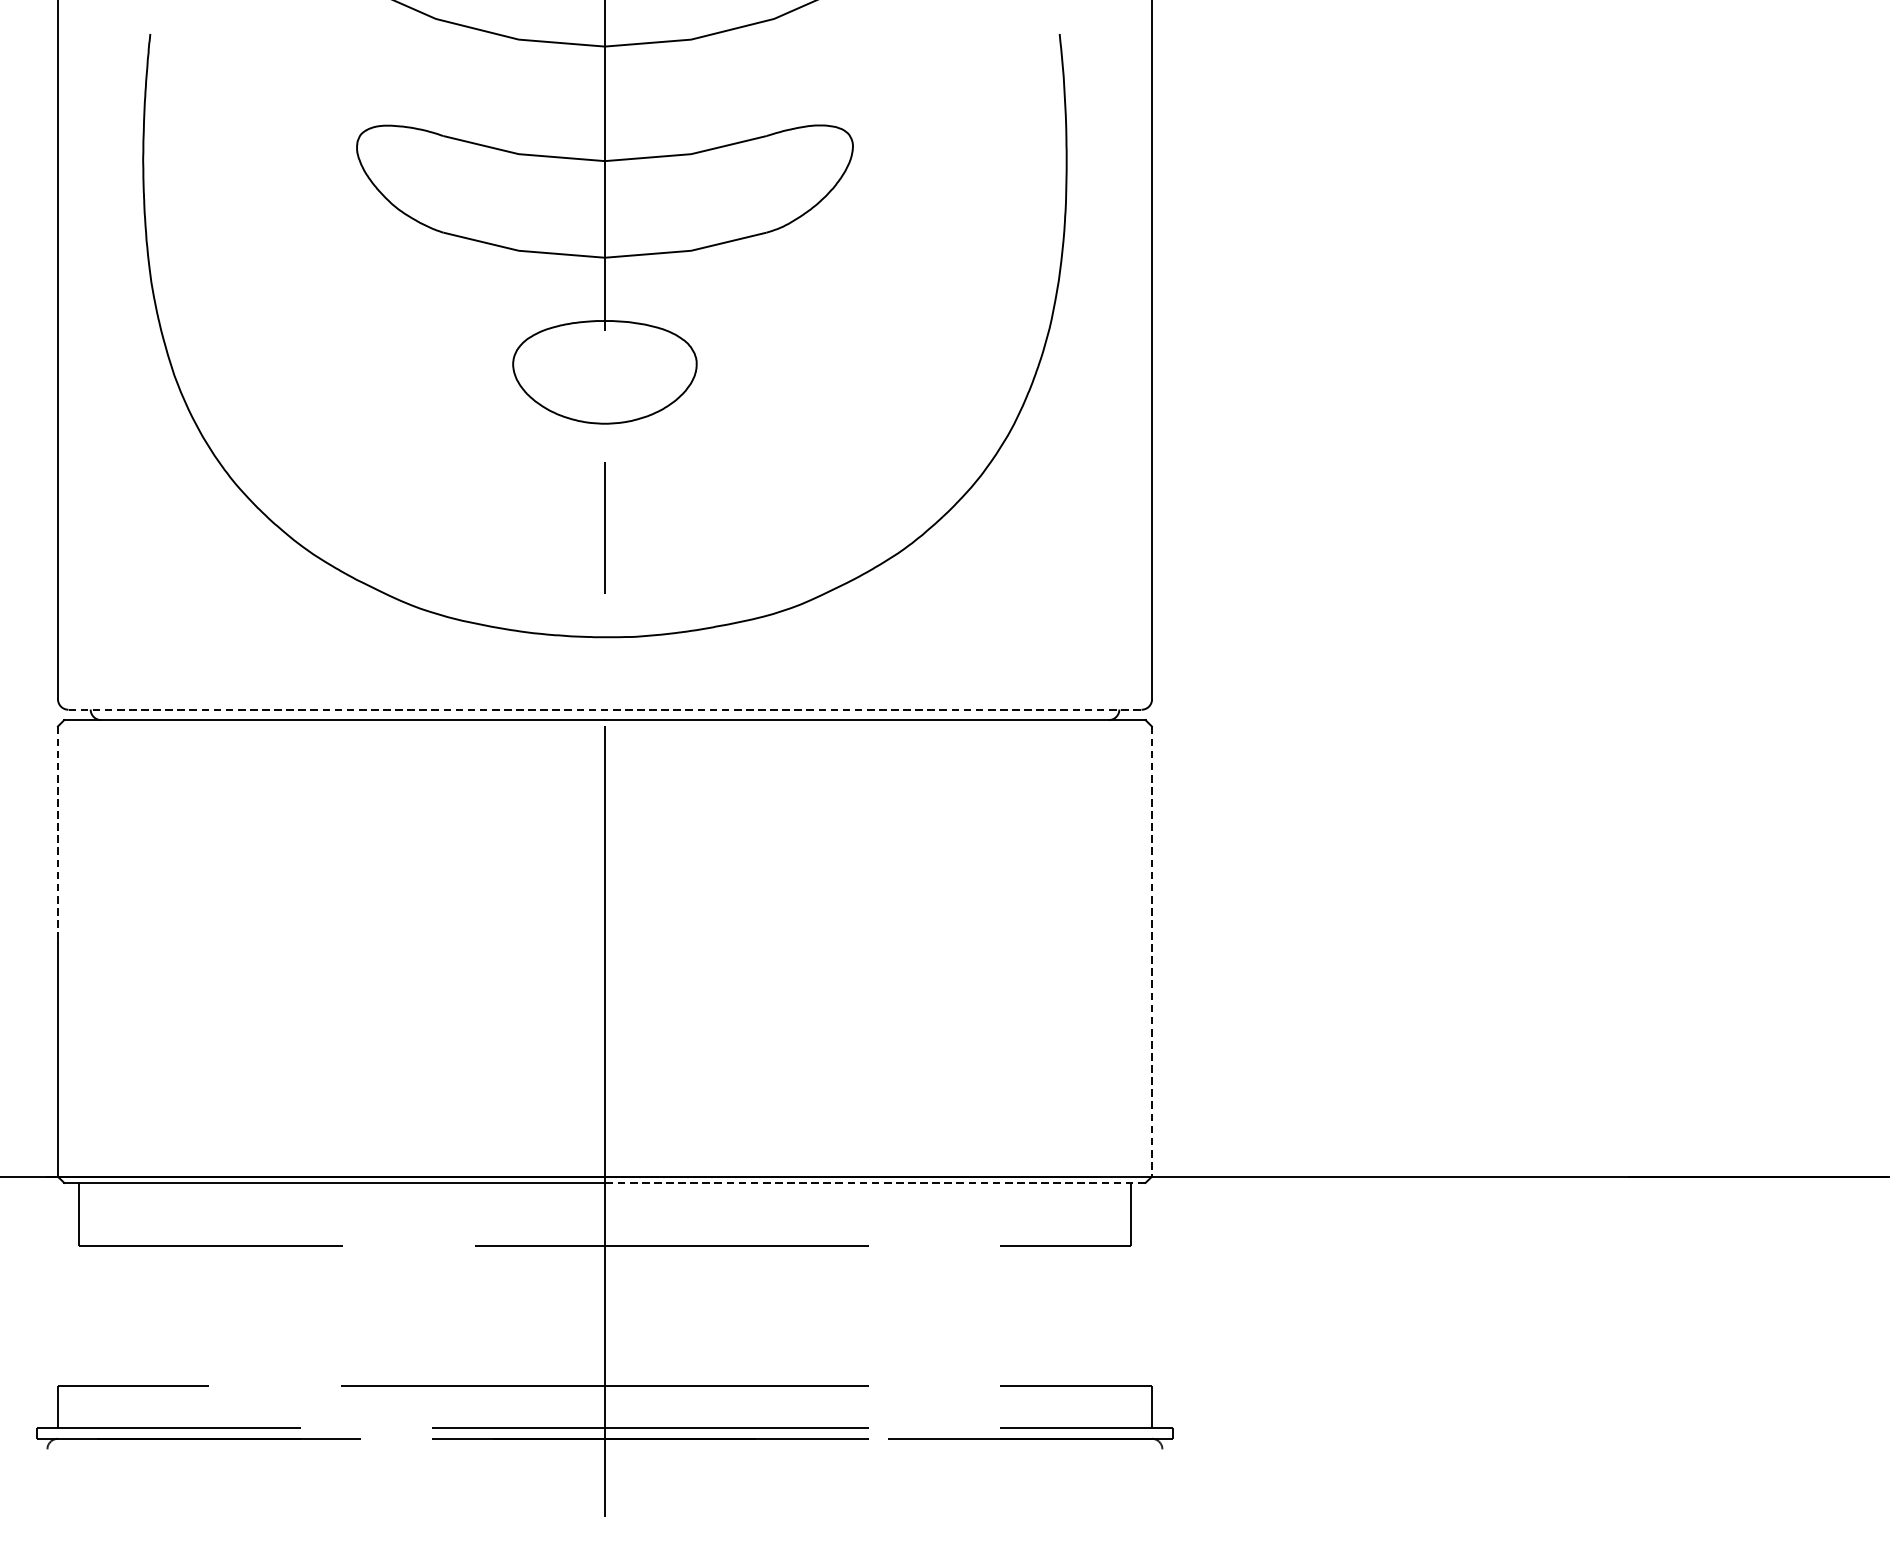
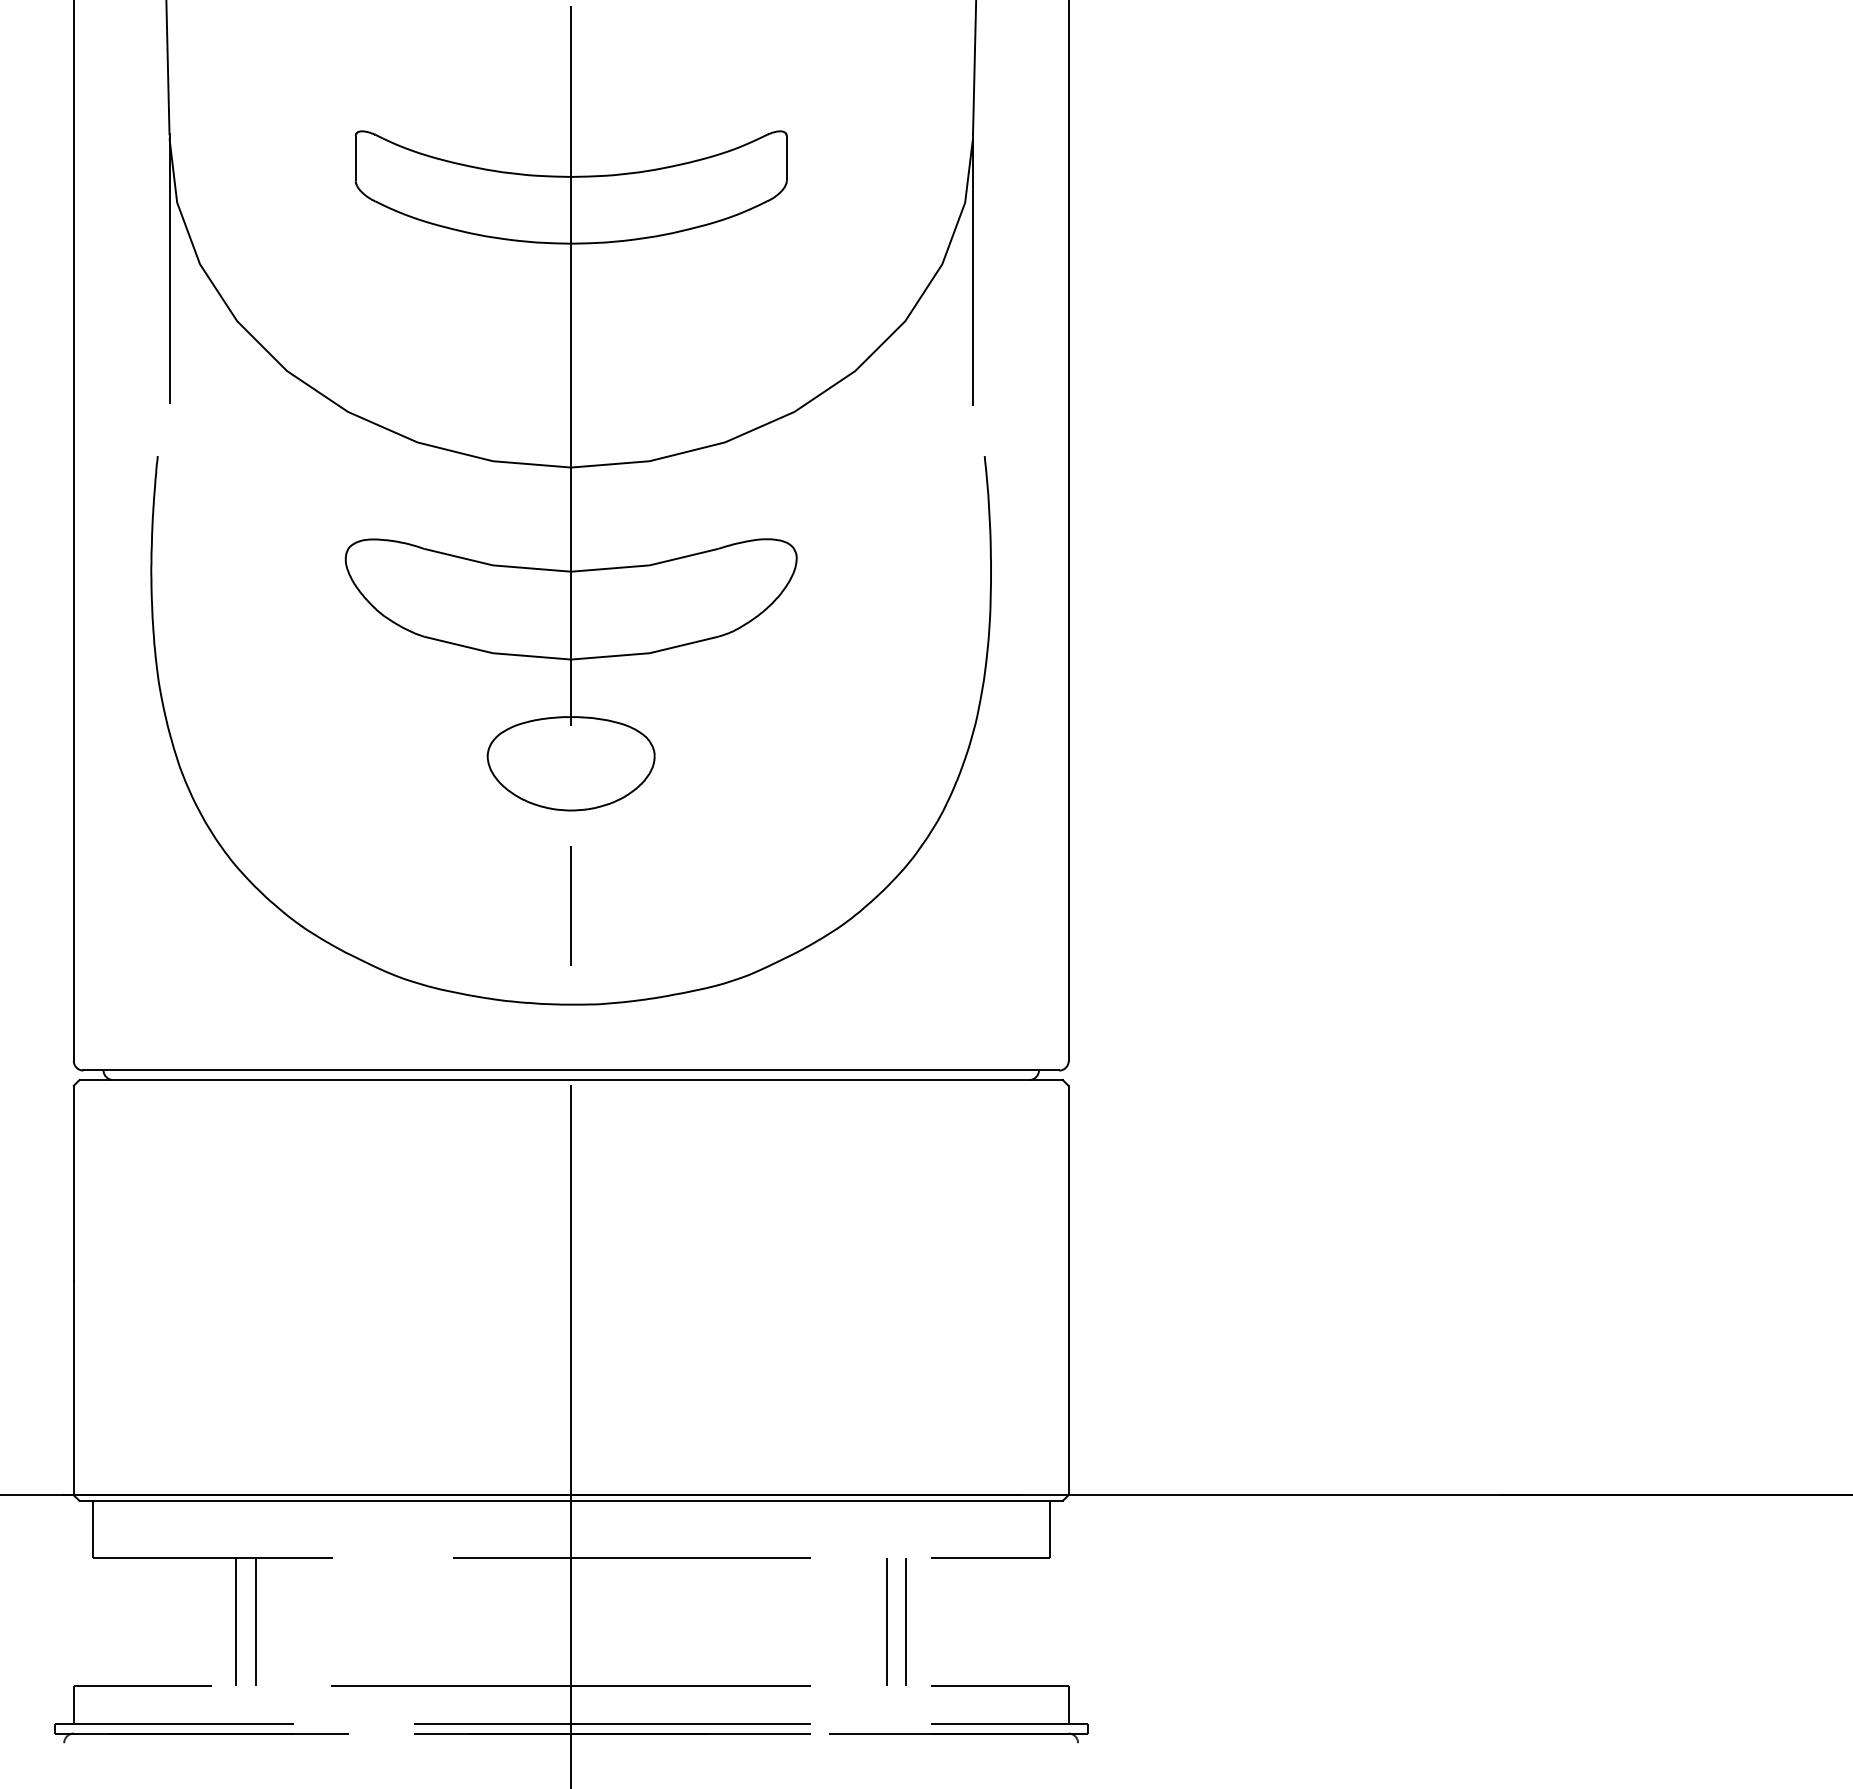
line: (605, 709) -> (571, 1070), dashed -> solid
line: (57, 833) -> (73, 1183), dashed -> solid
line: (1151, 951) -> (1068, 1290), dashed -> solid
line: (874, 1182) -> (816, 1500), dashed -> solid
line: (236, 1315) -> (236, 1621), added
line: (257, 1315) -> (255, 1621), added
line: (951, 1315) -> (886, 1621), added
line: (973, 1315) -> (906, 1621), added

